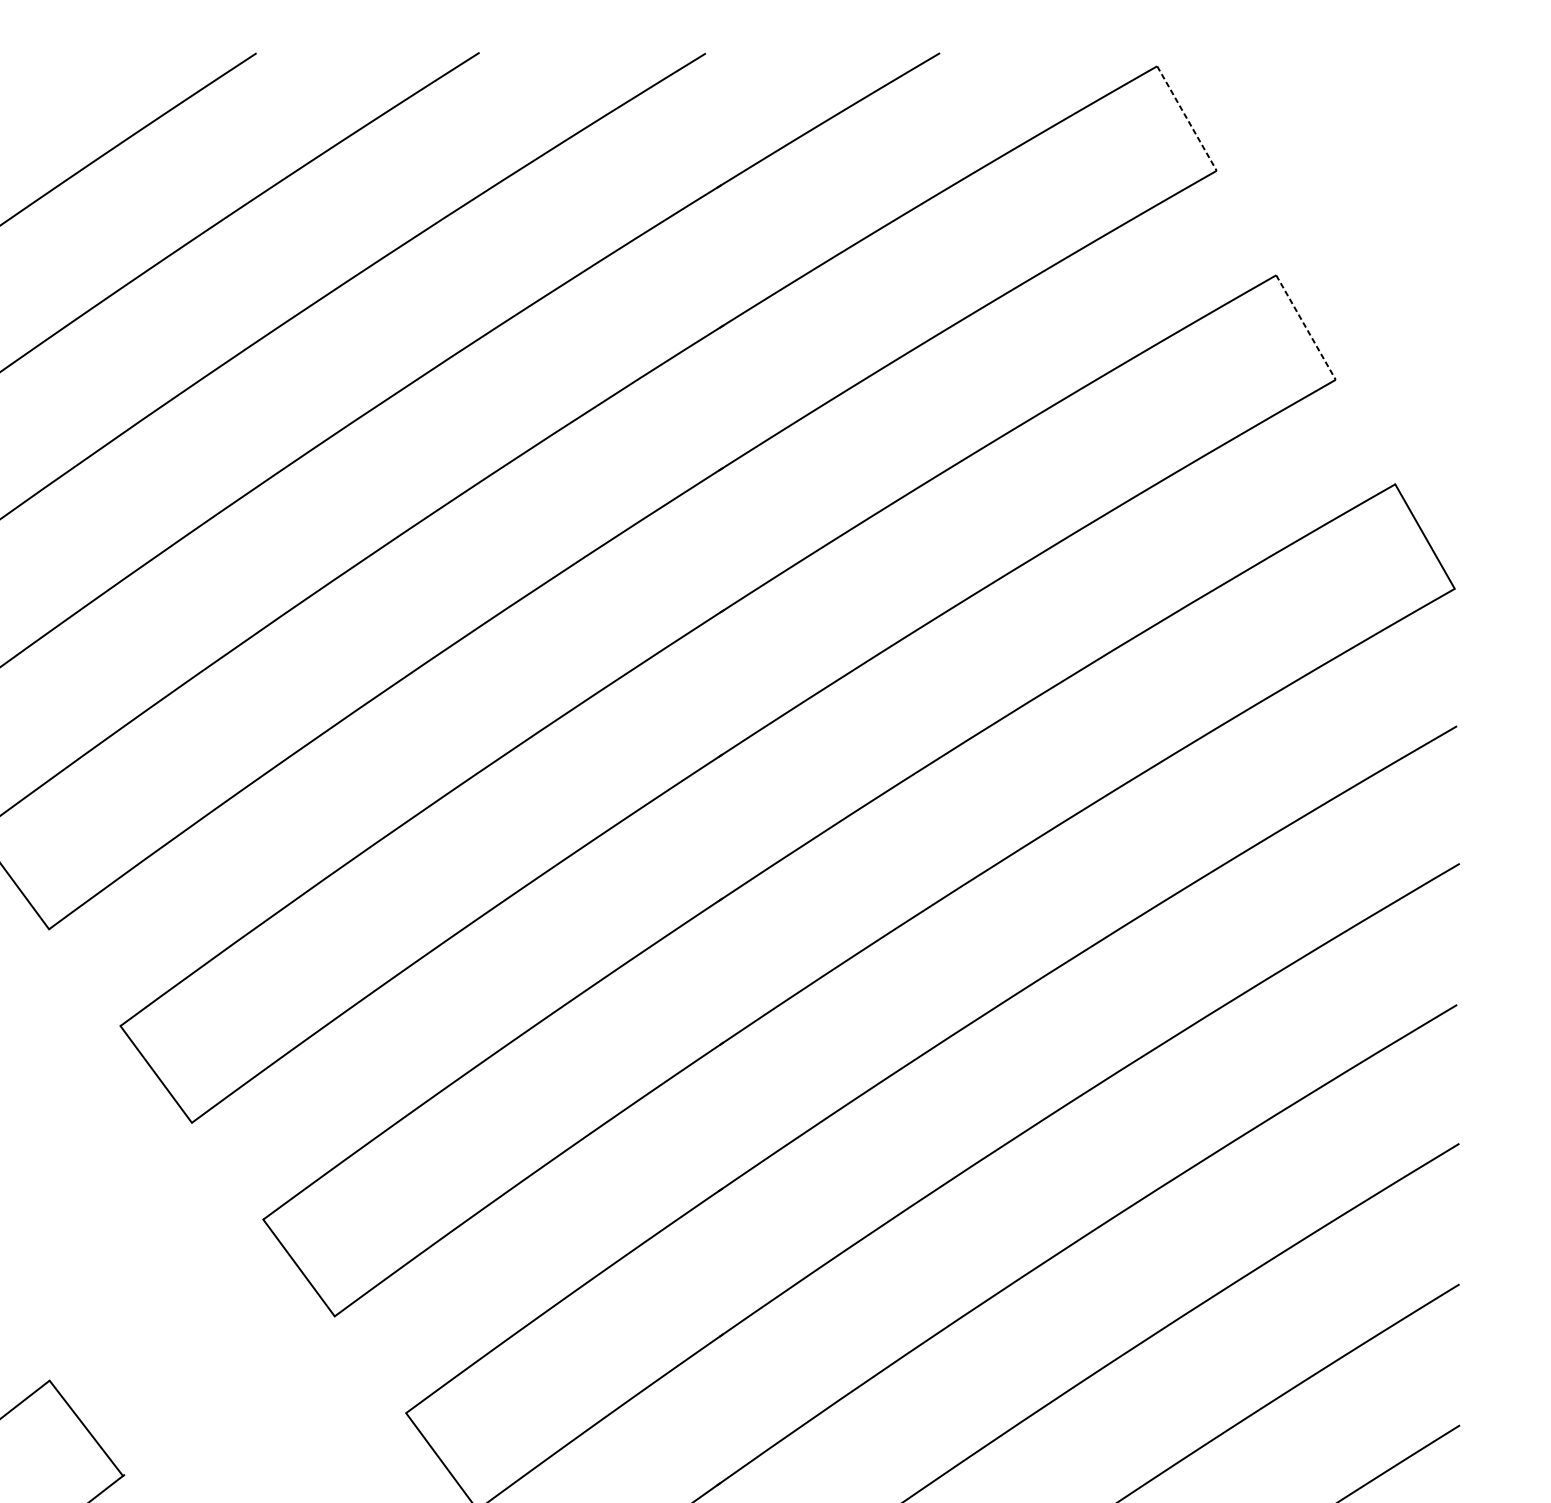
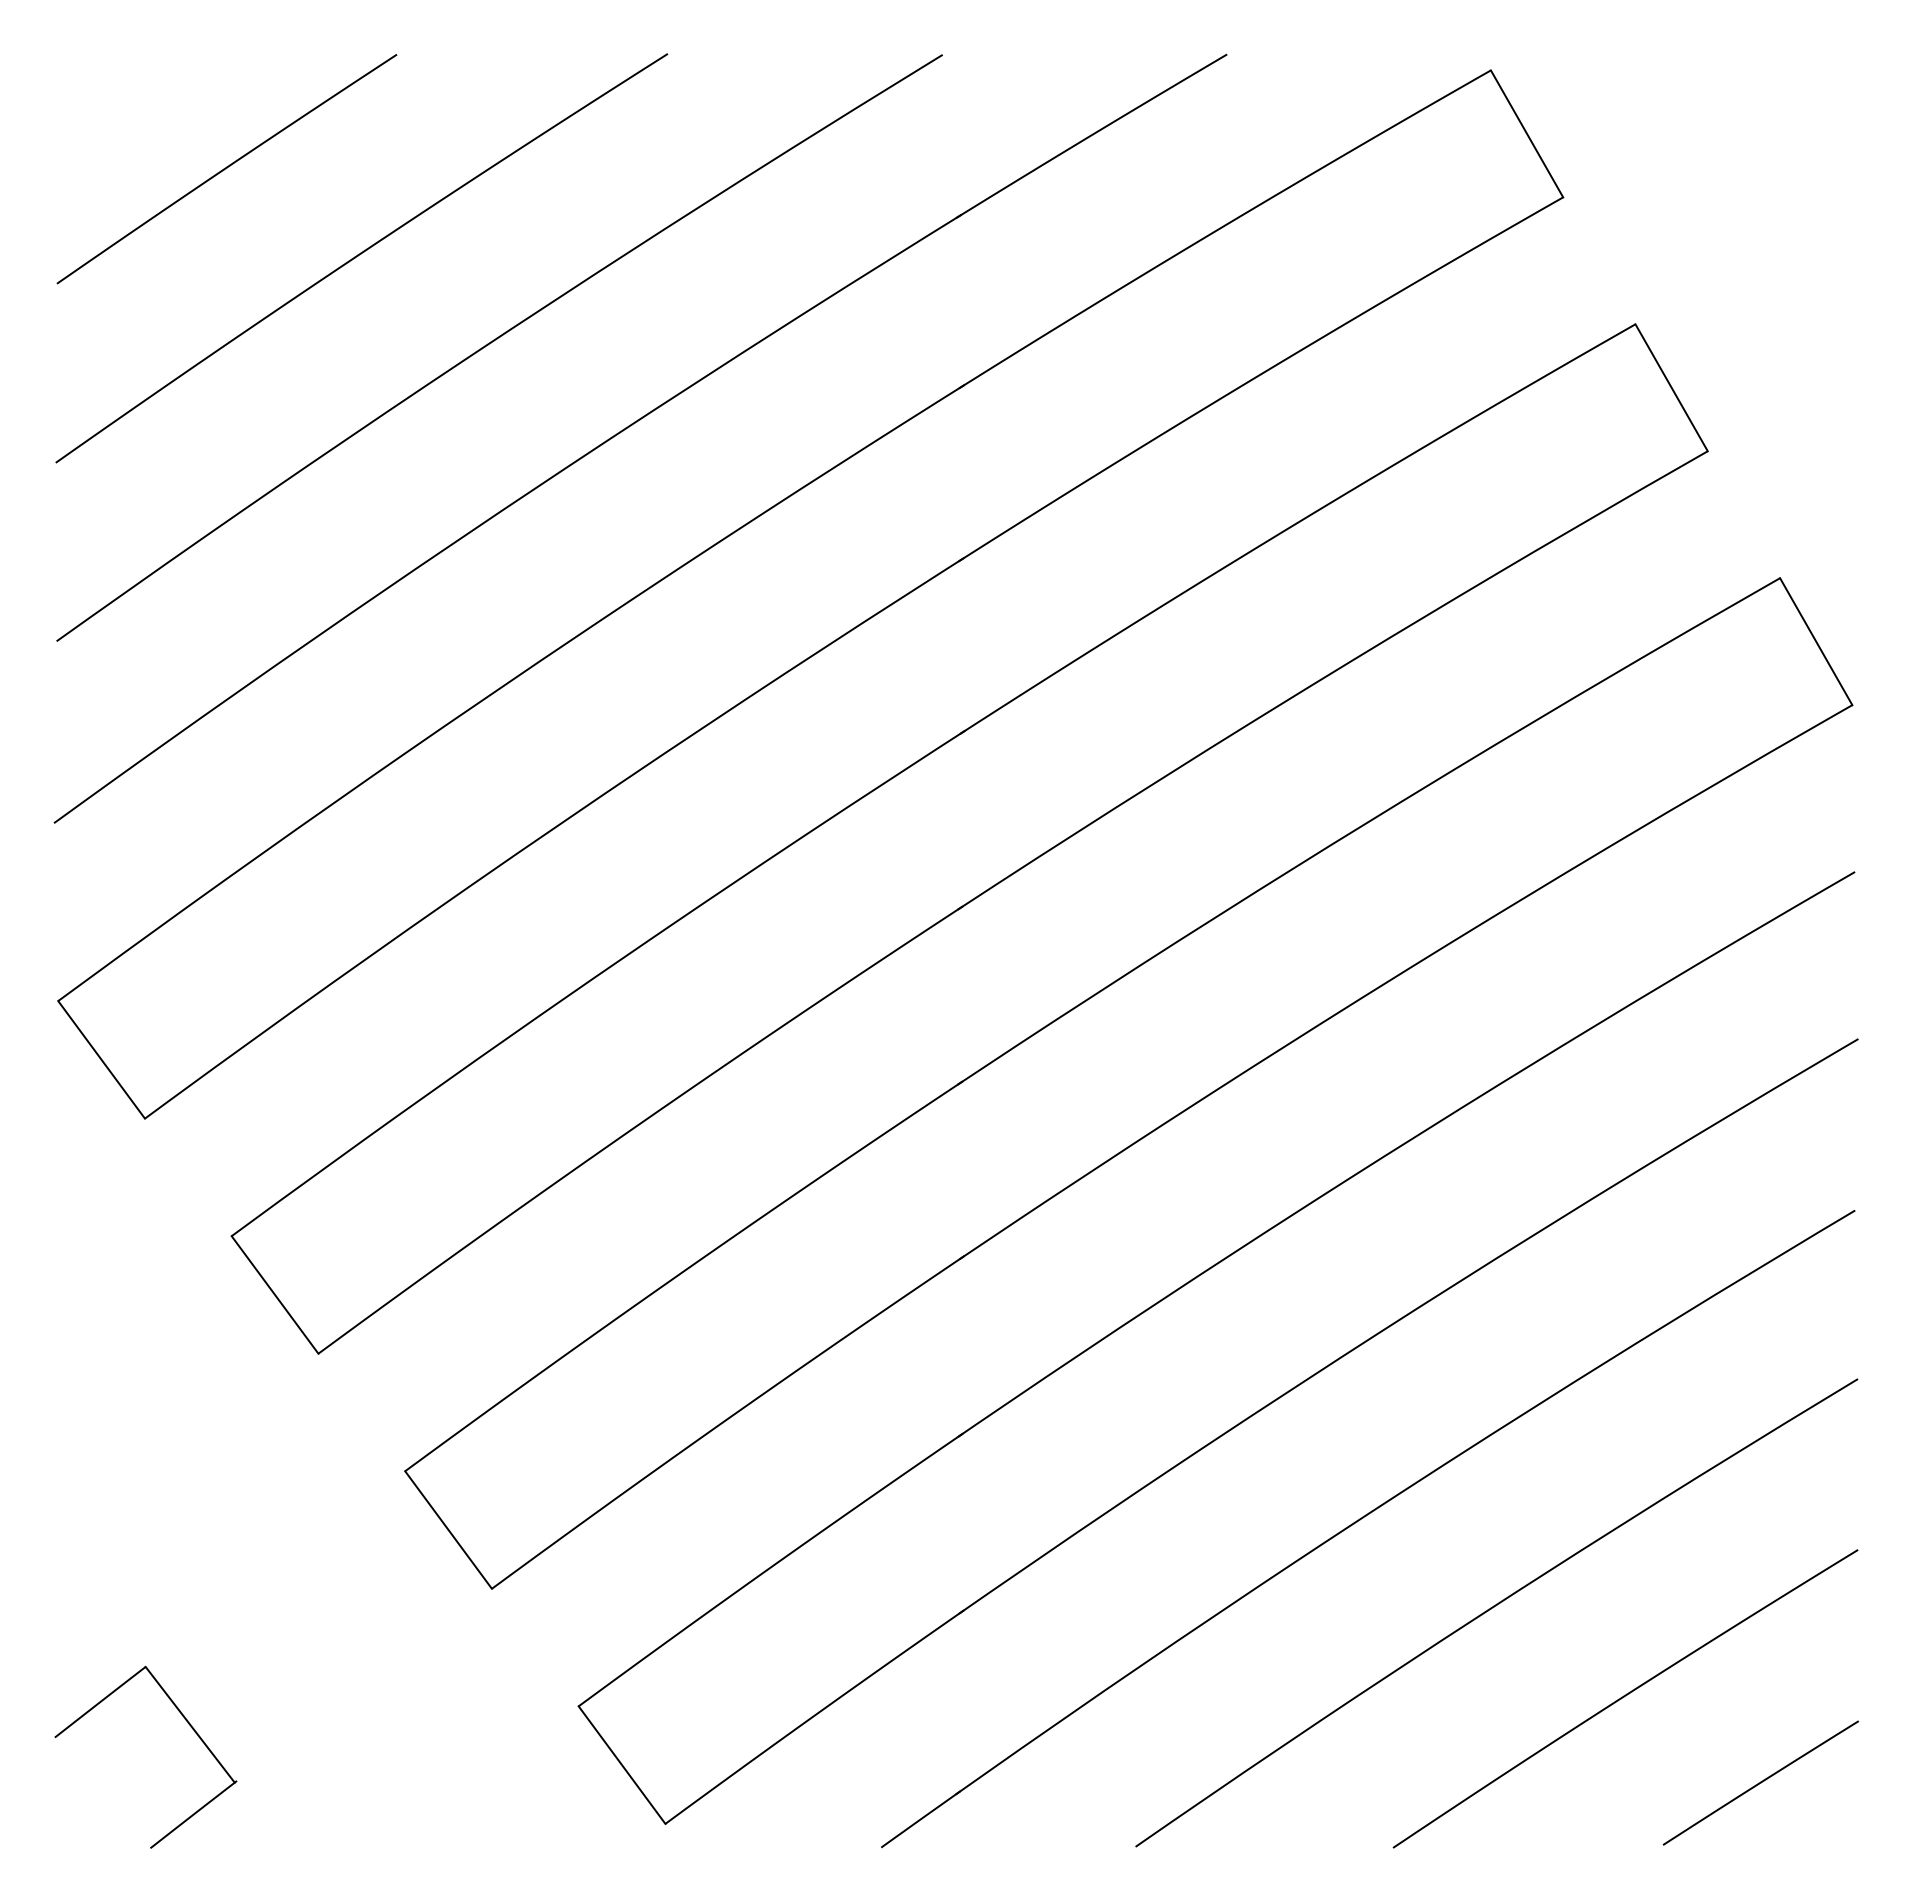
line: (1187, 119) -> (1527, 134), dashed -> solid
line: (1305, 328) -> (1671, 388), dashed -> solid

